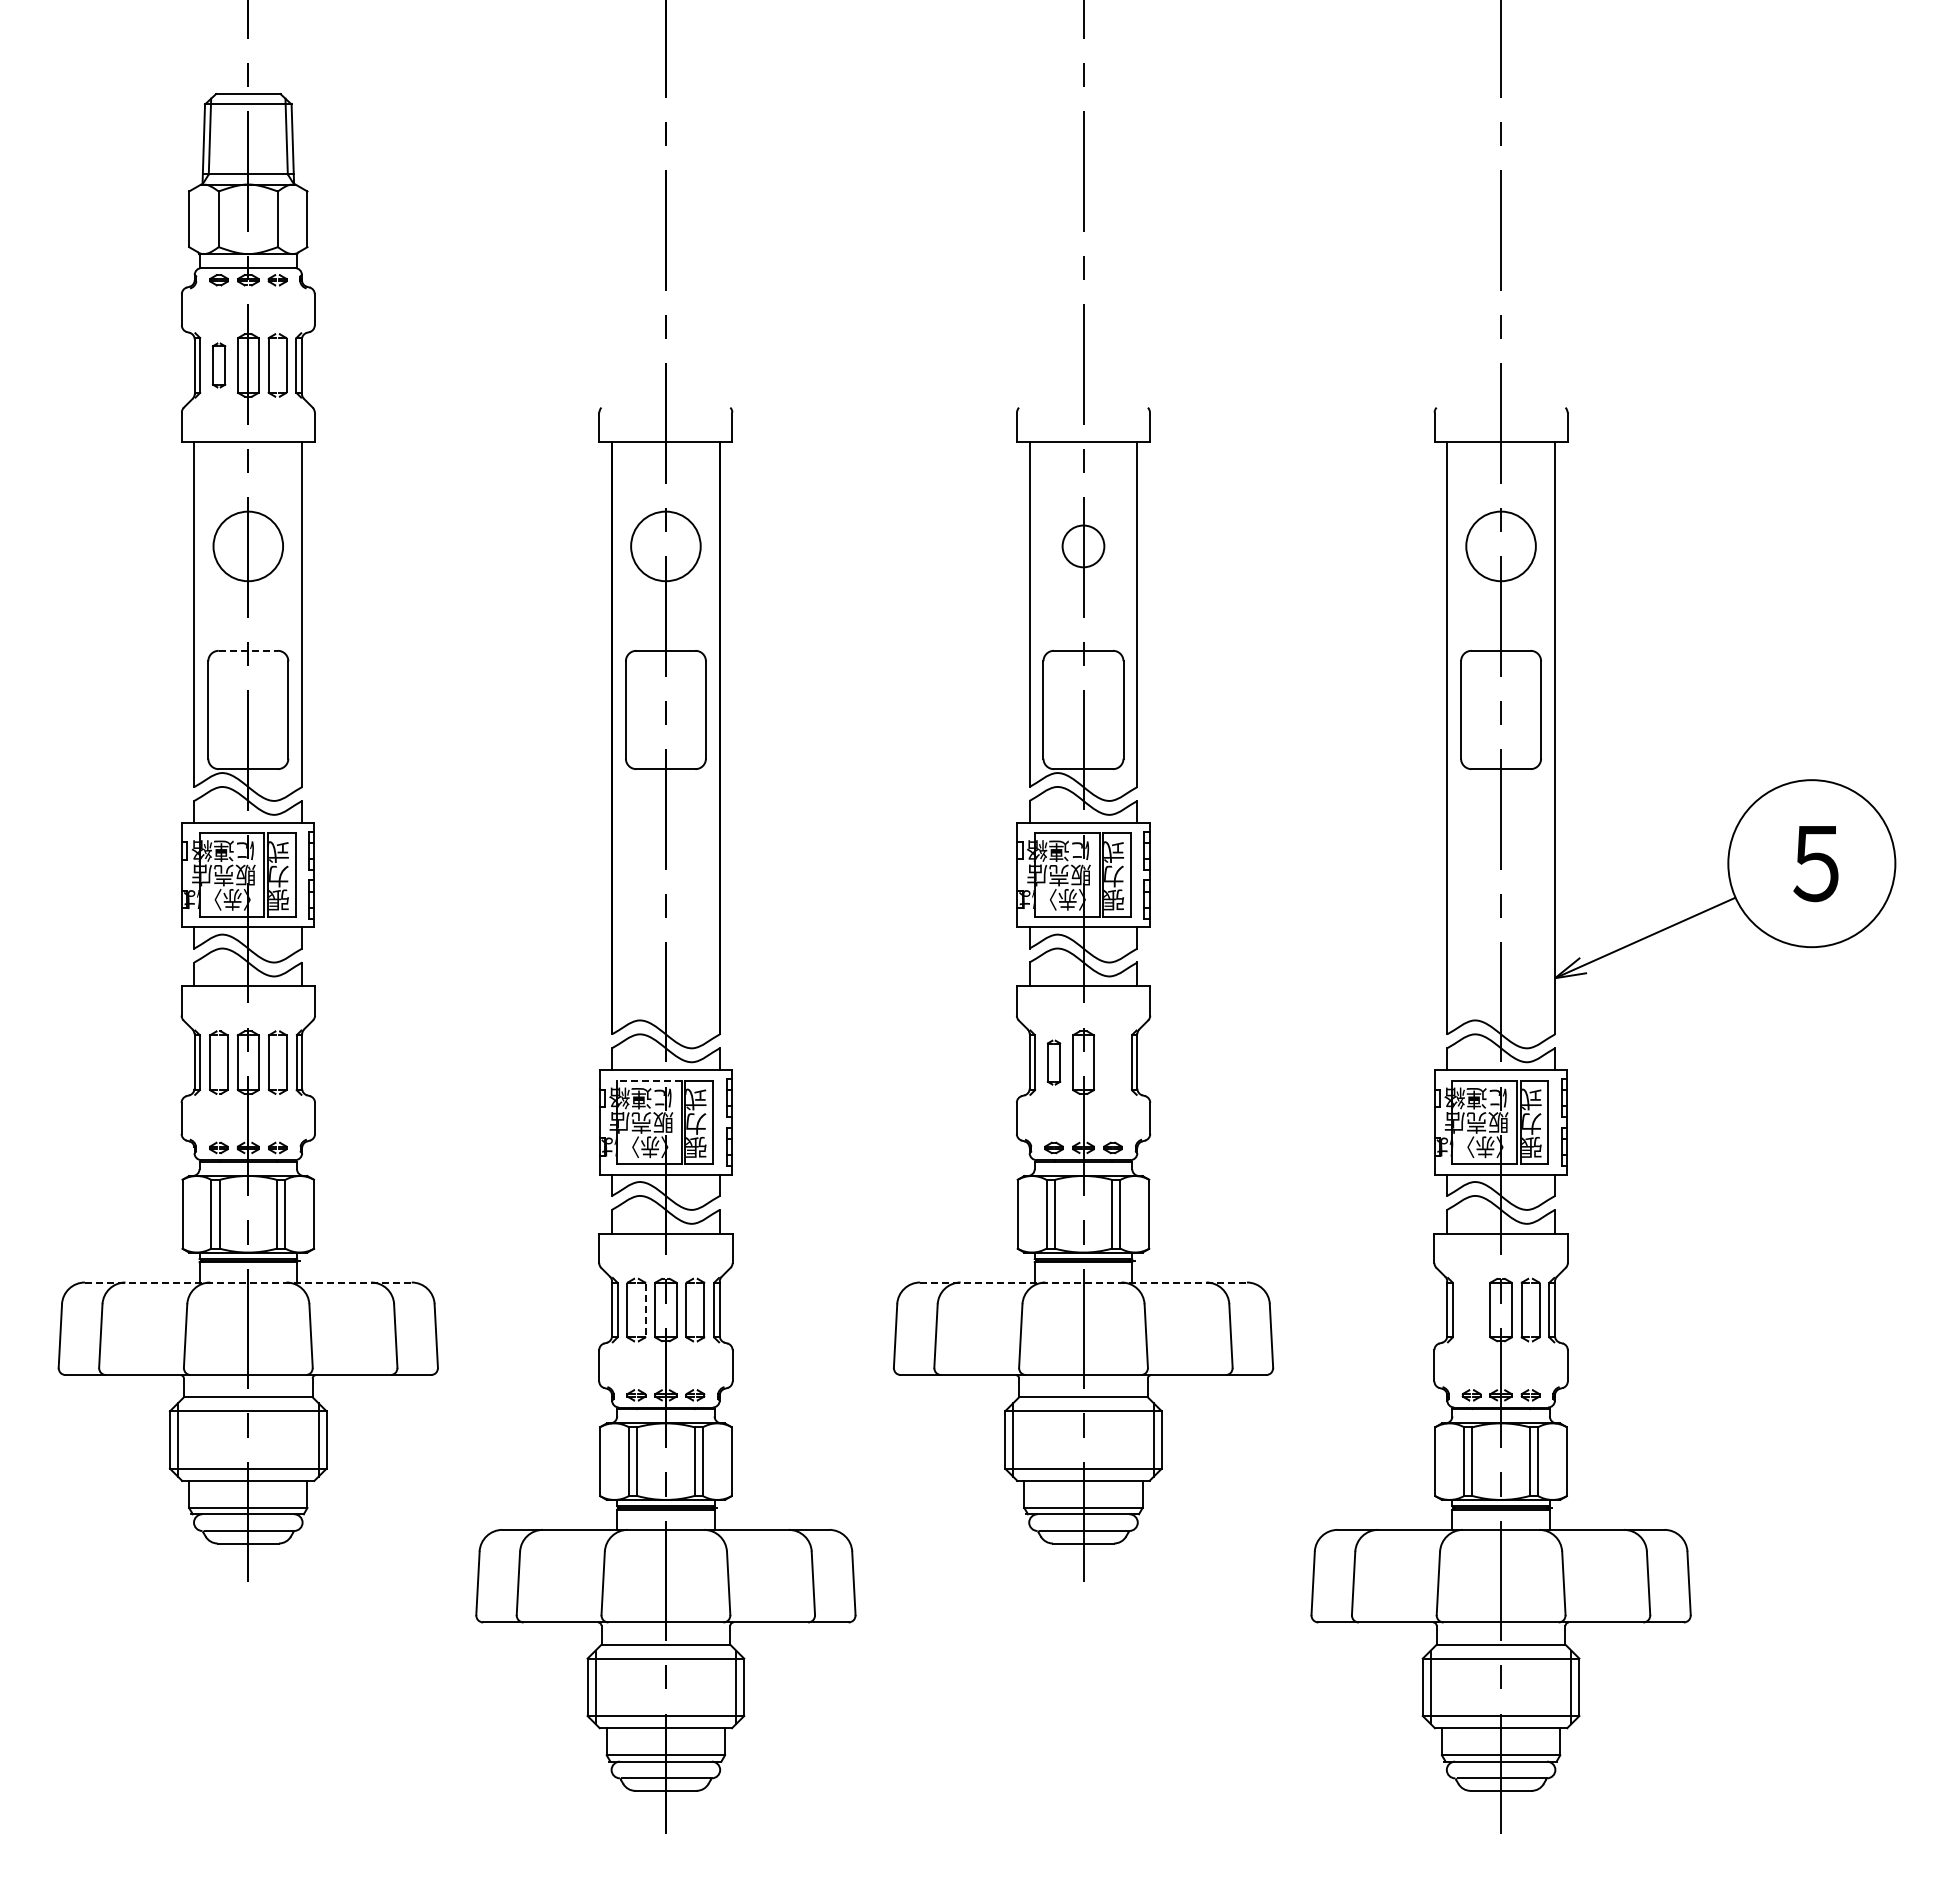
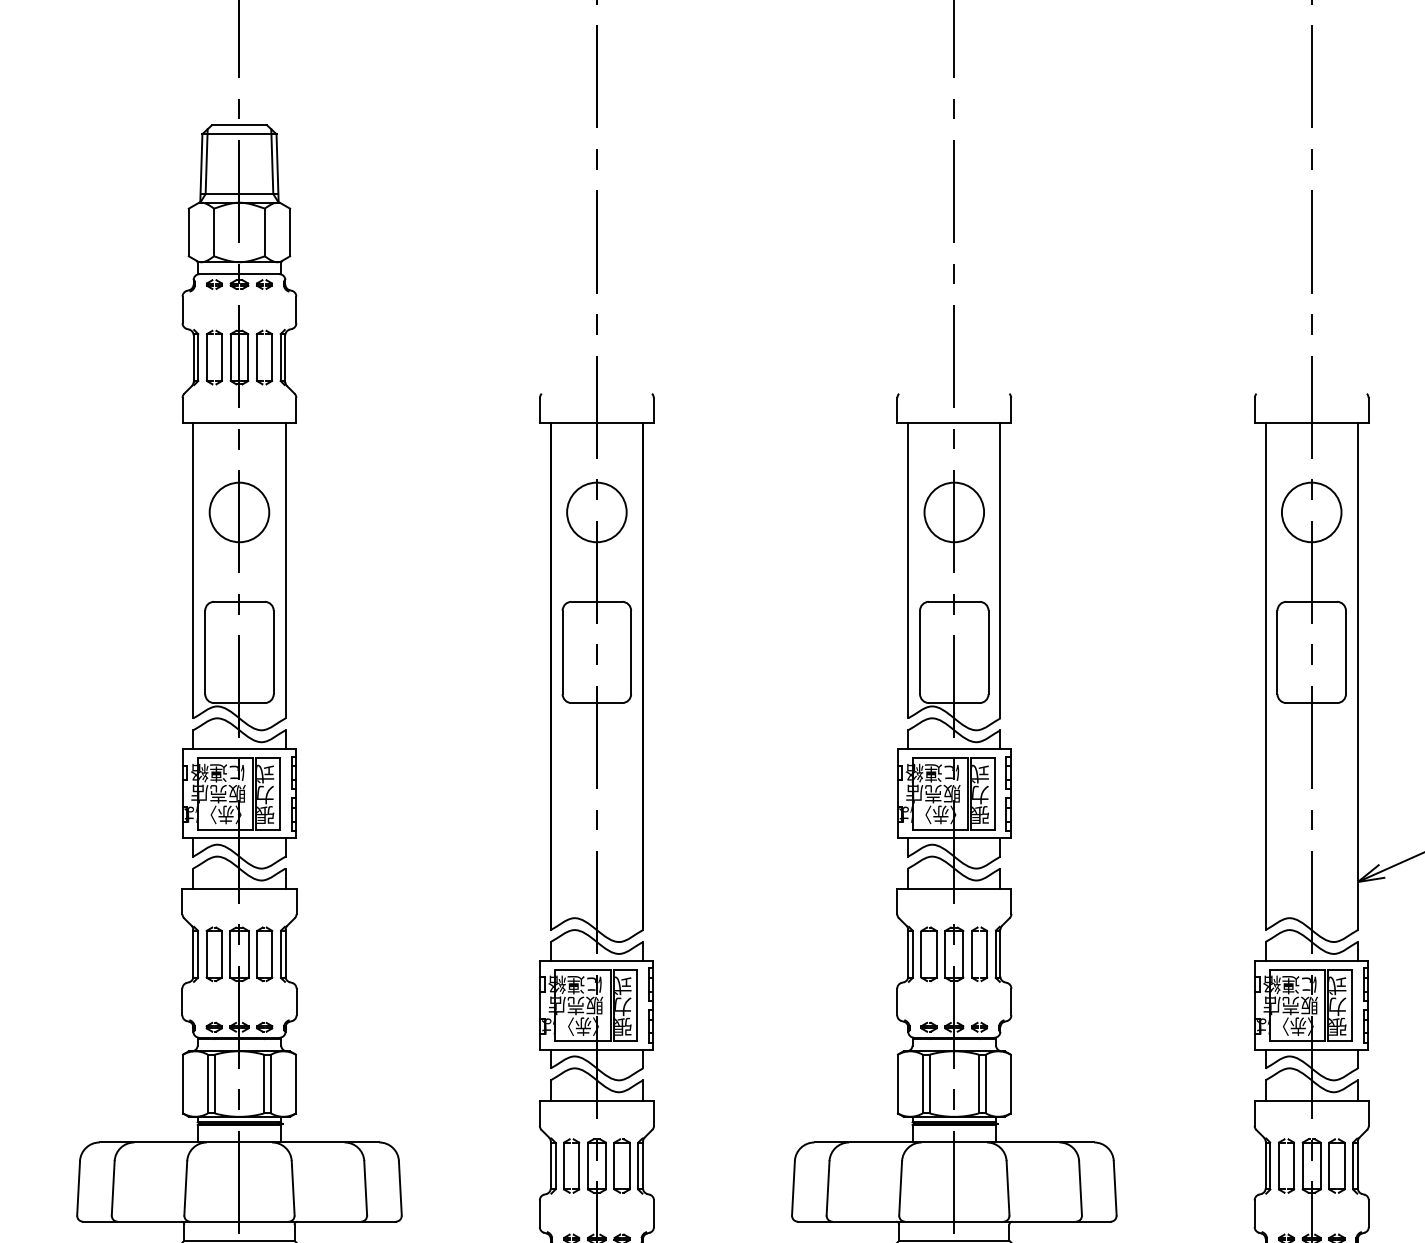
part: (218, 365) -> (213, 357), size x1.43
circle: (1083, 546) -> (954, 512), size x1.67
line: (248, 650) -> (239, 601), dashed -> solid
part: (1053, 1062) -> (928, 954), size x1.43
part: (1112, 1062) -> (979, 954), added
line: (649, 1080) -> (582, 969), dashed -> solid
line: (248, 1282) -> (239, 1142), dashed -> solid
line: (1084, 1282) -> (955, 1142), dashed -> solid
part: (1463, 1309) -> (1279, 1165), added
line: (645, 1310) -> (579, 1166), dashed -> solid

